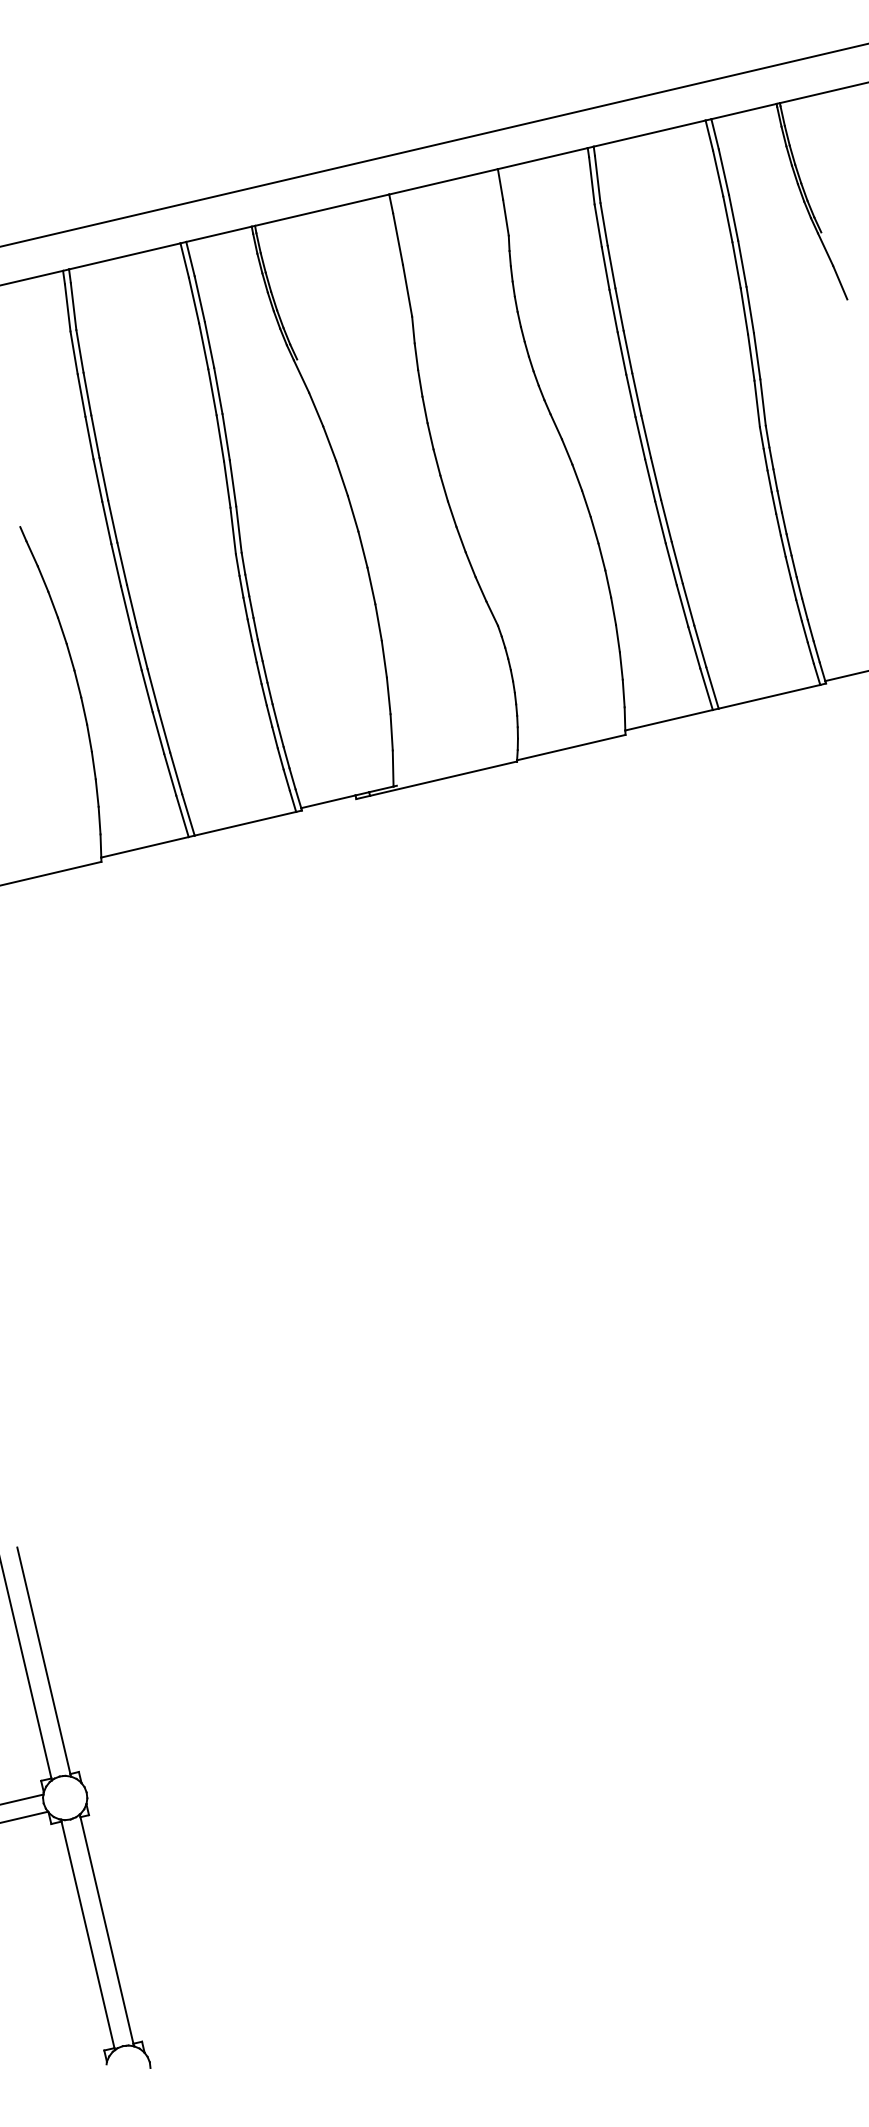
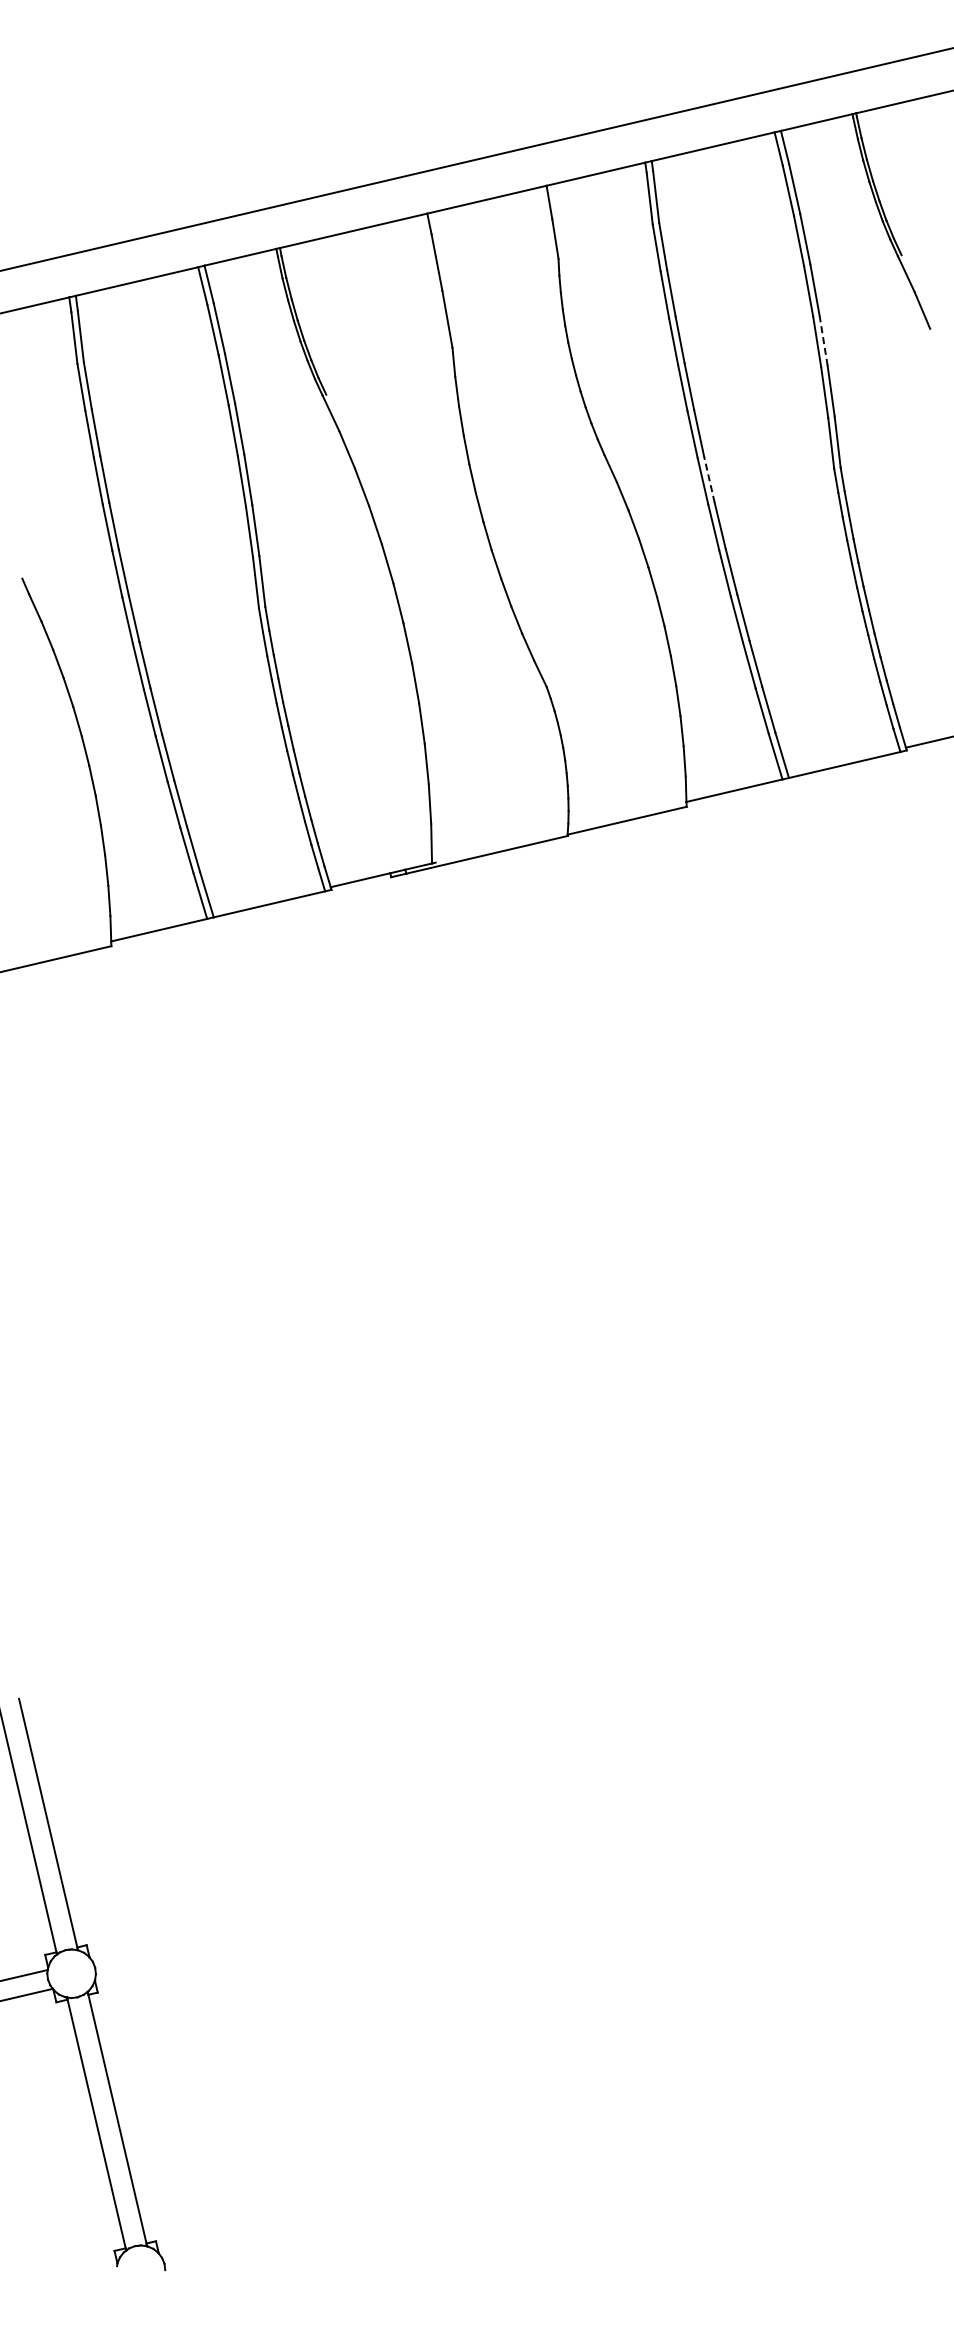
line: (750, 310) -> (823, 340), solid -> dashed
line: (646, 436) -> (709, 479), solid -> dashed

